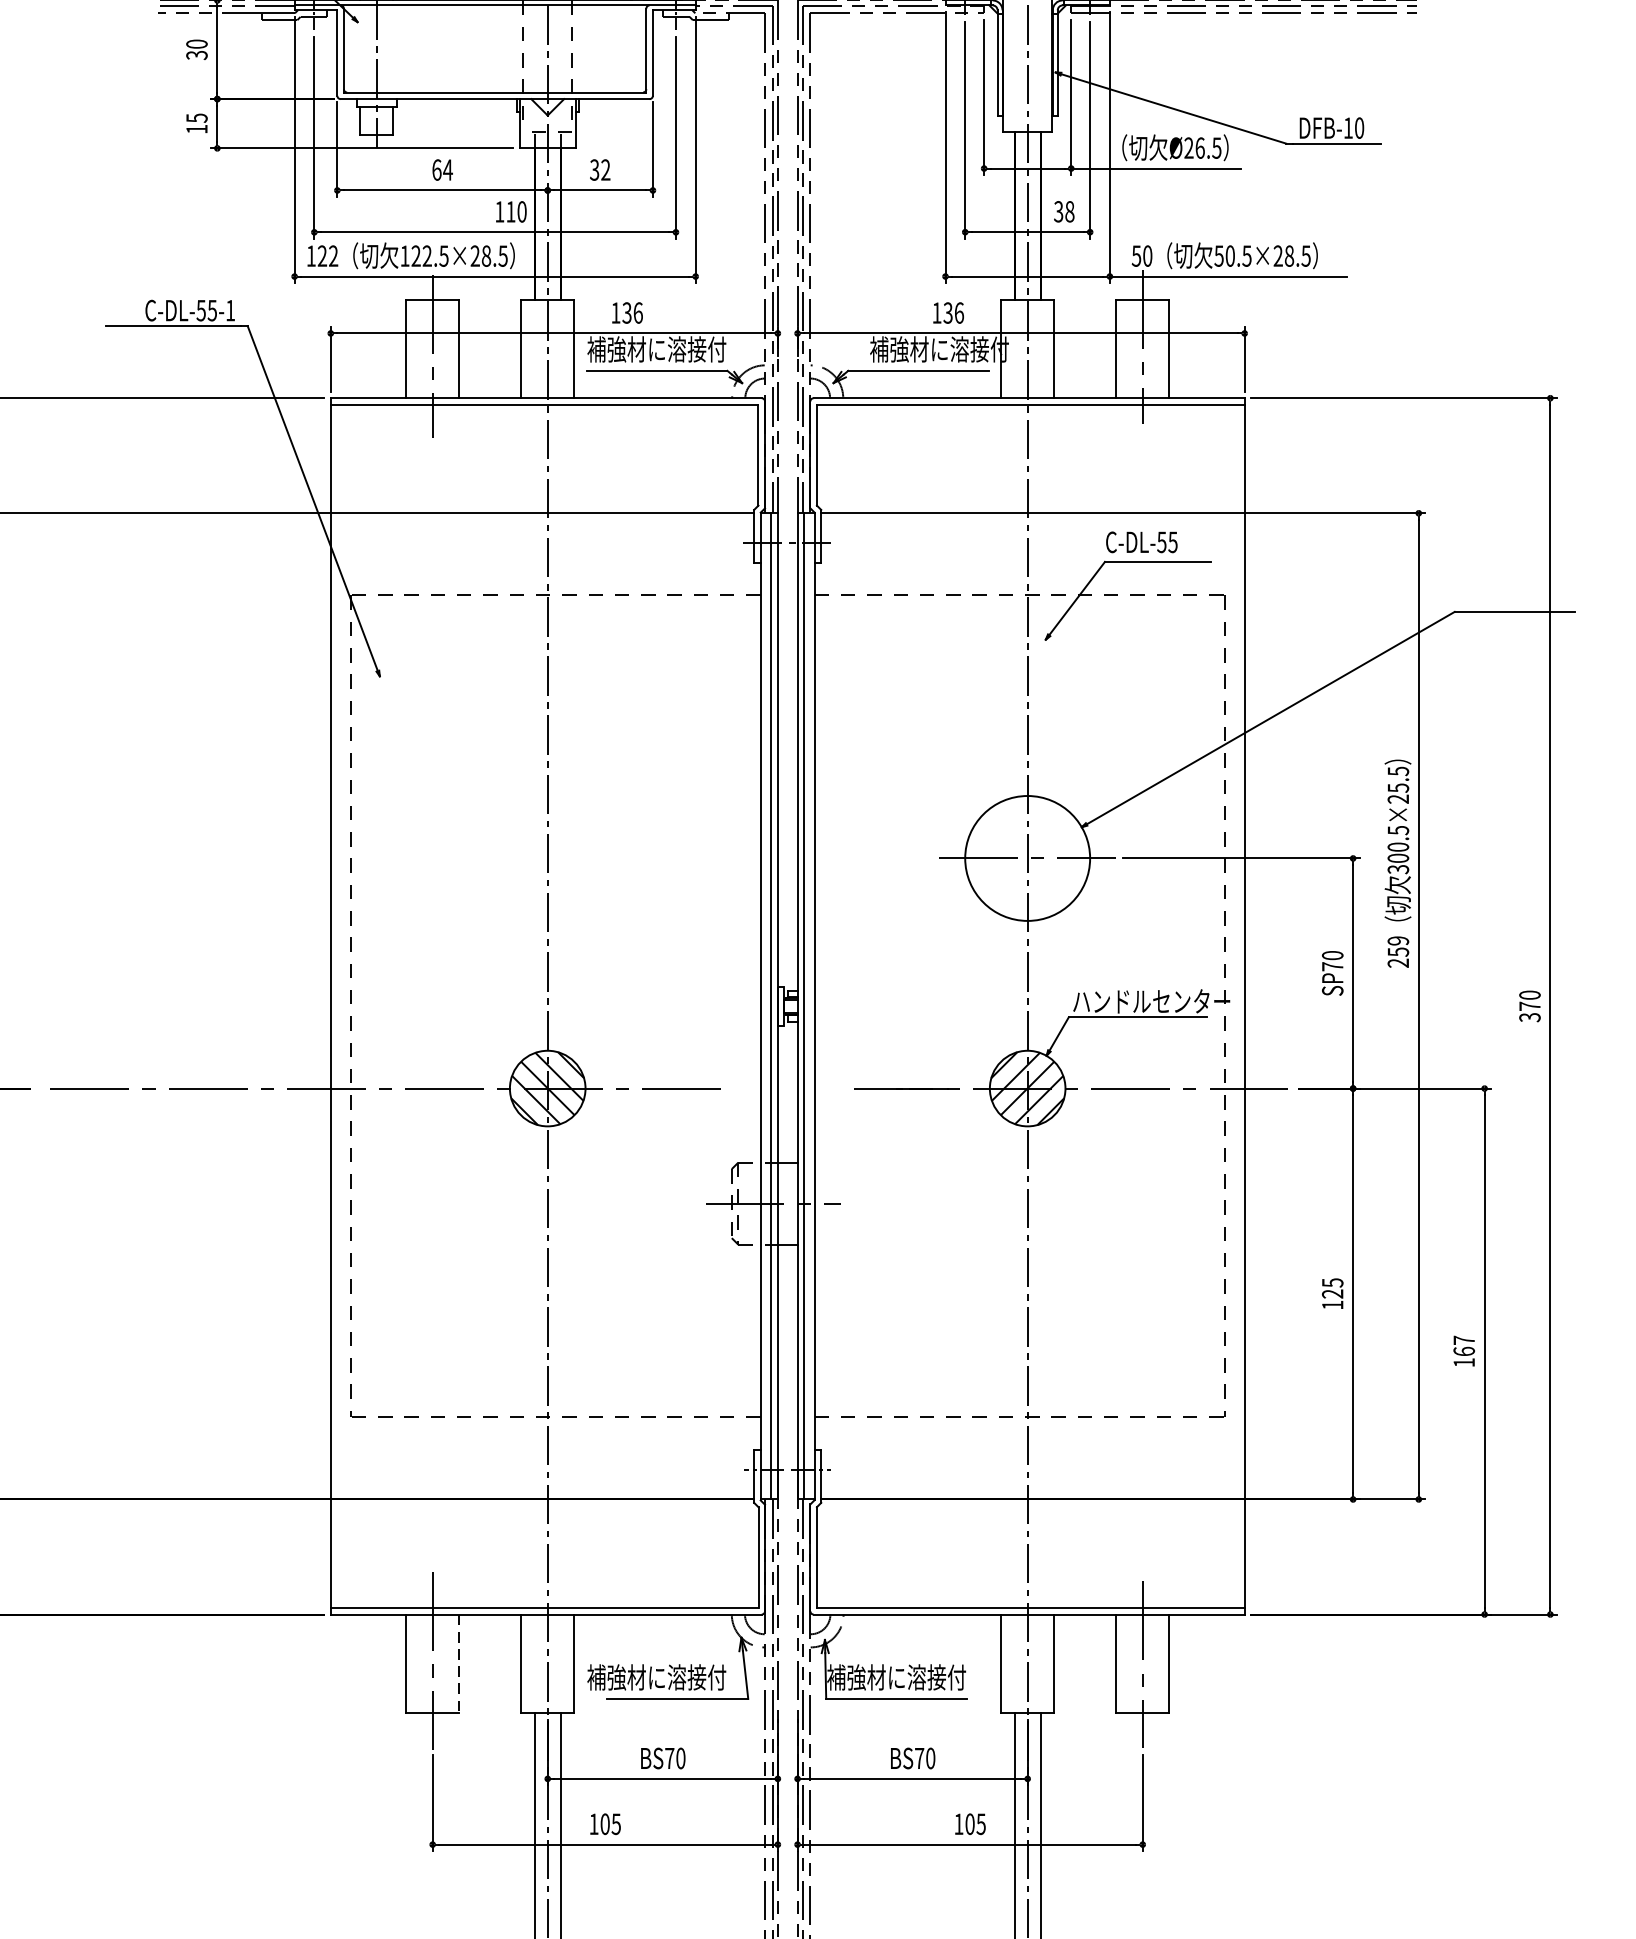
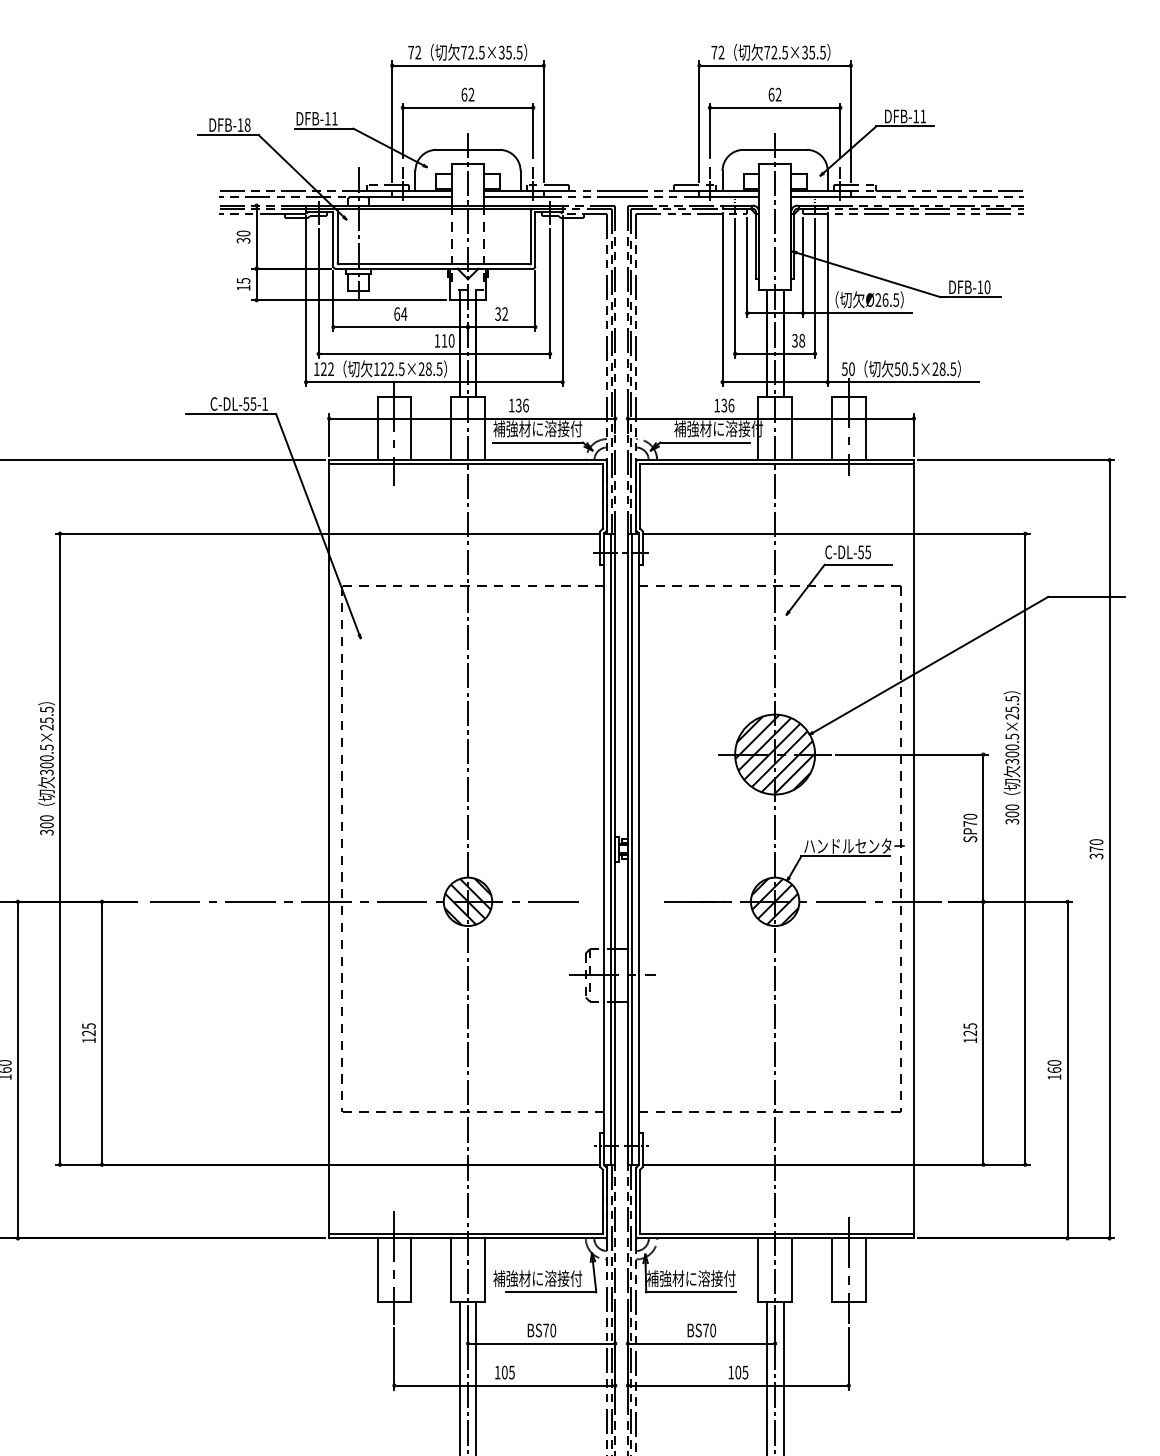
hatch: (1028, 858) -> (775, 754), added
text: (1398, 952) -> (1012, 814), 259 -> 300
text: (1464, 1339) -> (1054, 1062), 167 -> 160
line: (459, 1663) -> (411, 1269), dashed -> solid

